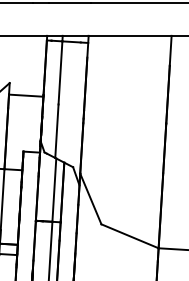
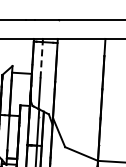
line: (60, 71) -> (41, 59), solid -> dashed

